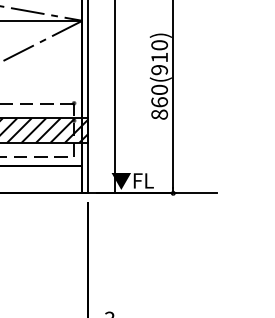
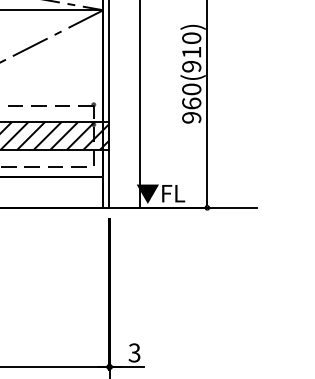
text: (159, 114) -> (191, 117), 860(910) -> 960(910)

